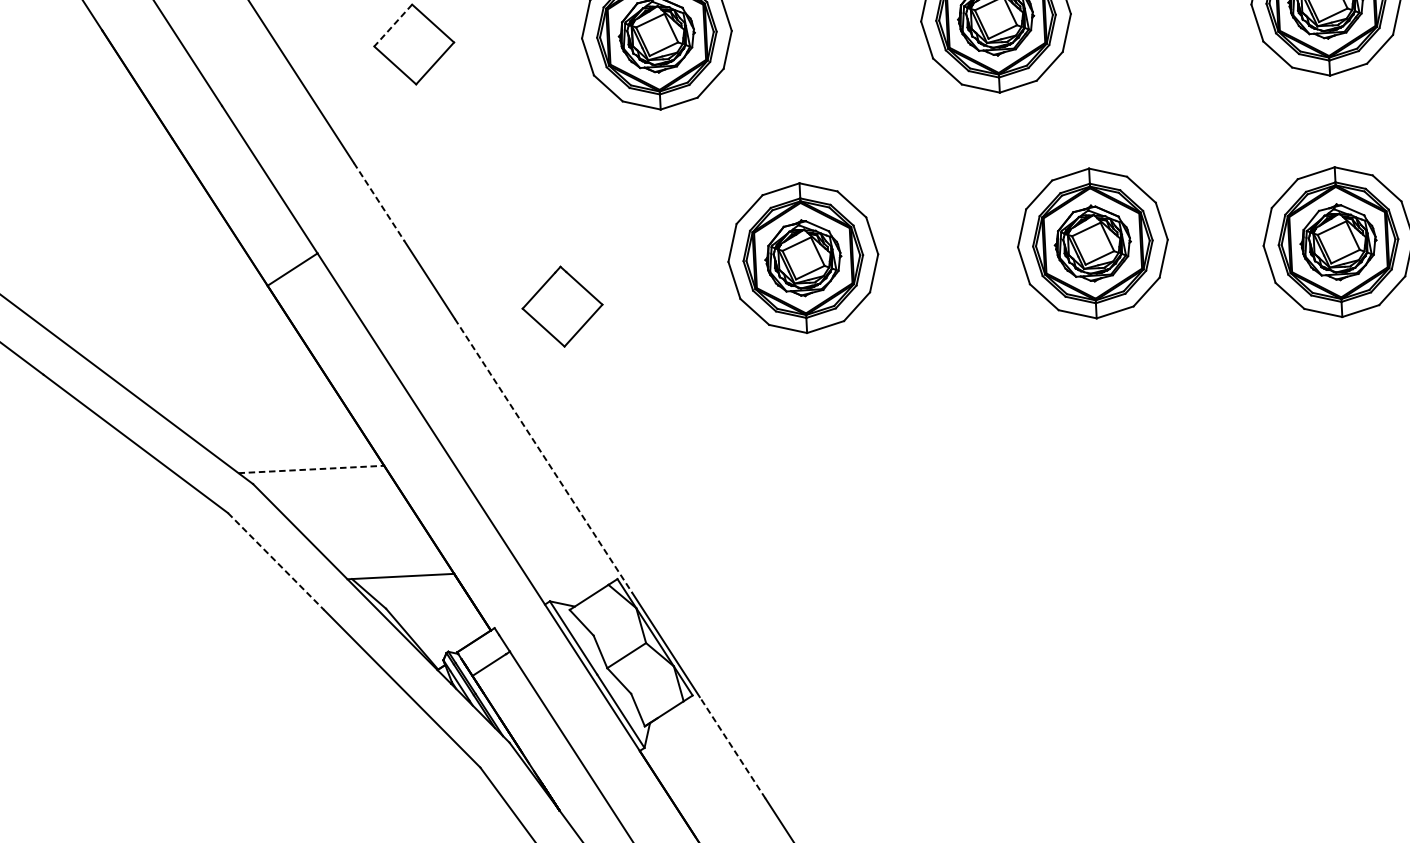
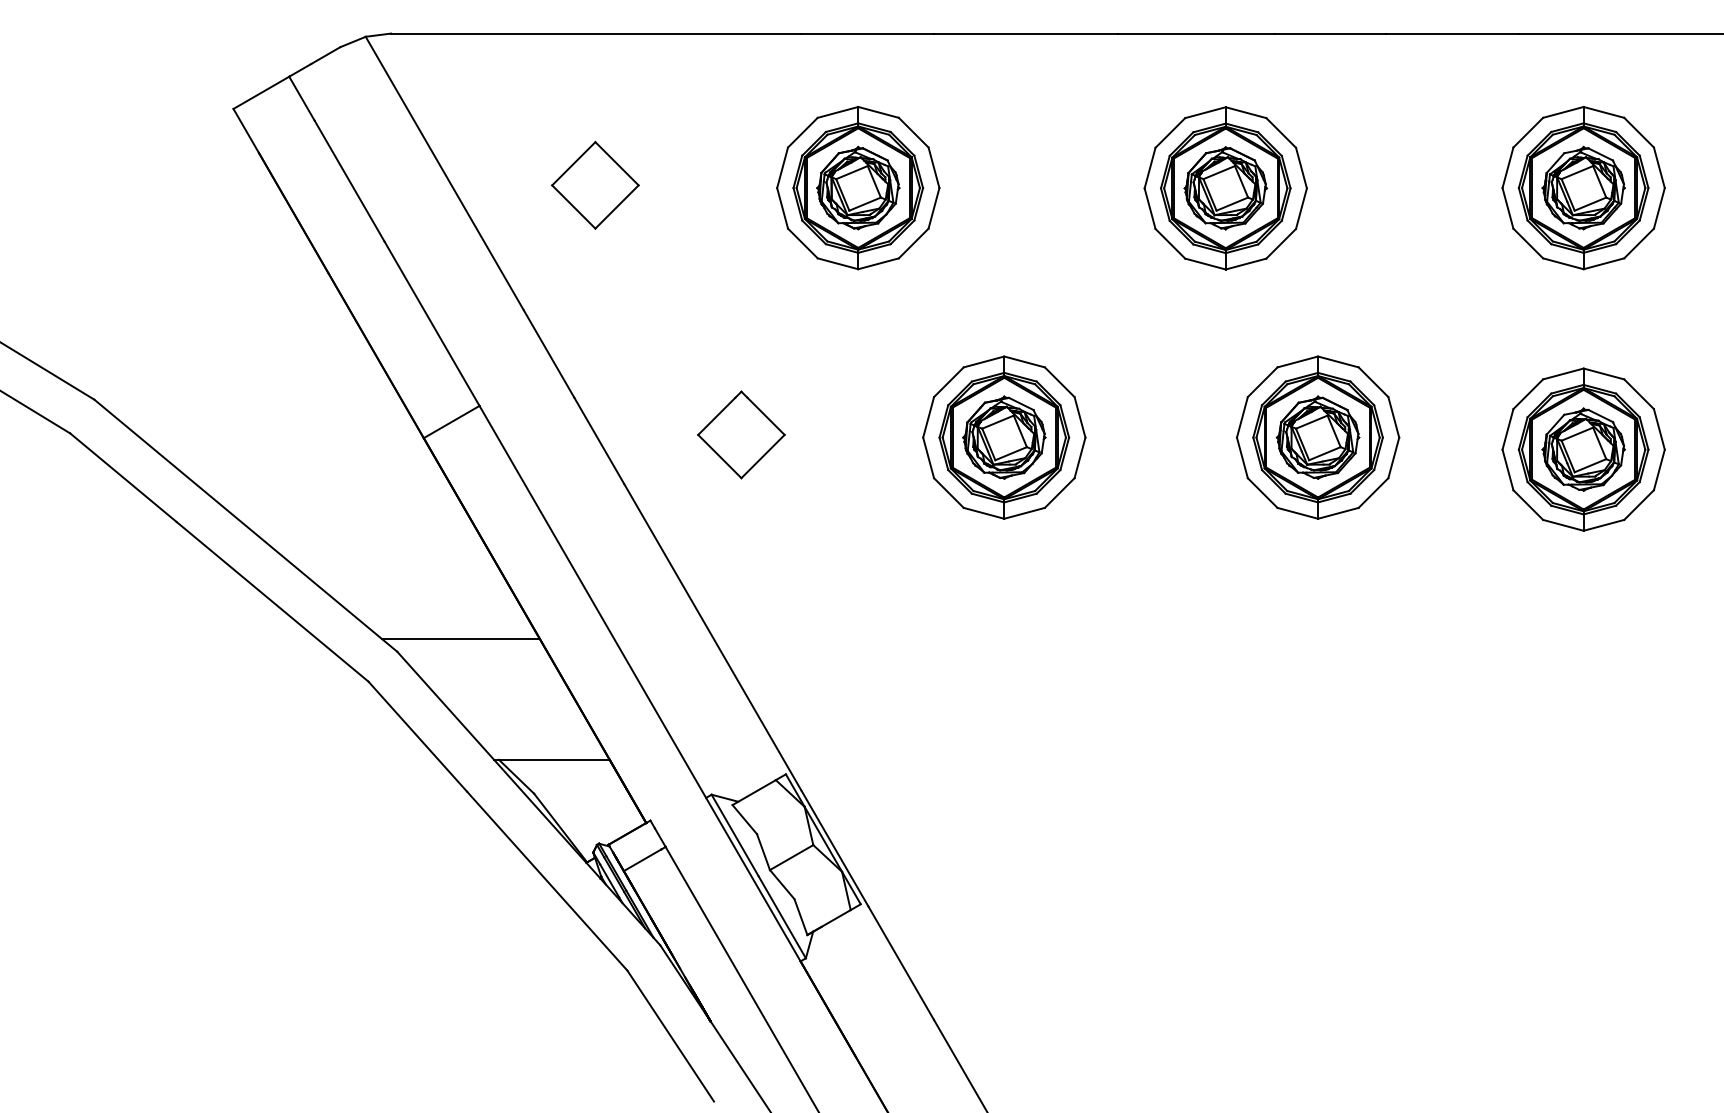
line: (392, 25) -> (573, 163), dashed -> solid
line: (379, 201) -> (549, 353), dashed -> solid
part: (562, 306) -> (741, 434), moved
line: (543, 456) -> (712, 637), dashed -> solid
line: (310, 469) -> (460, 639), dashed -> solid
line: (275, 561) -> (417, 736), dashed -> solid
line: (733, 748) -> (901, 963), dashed -> solid

